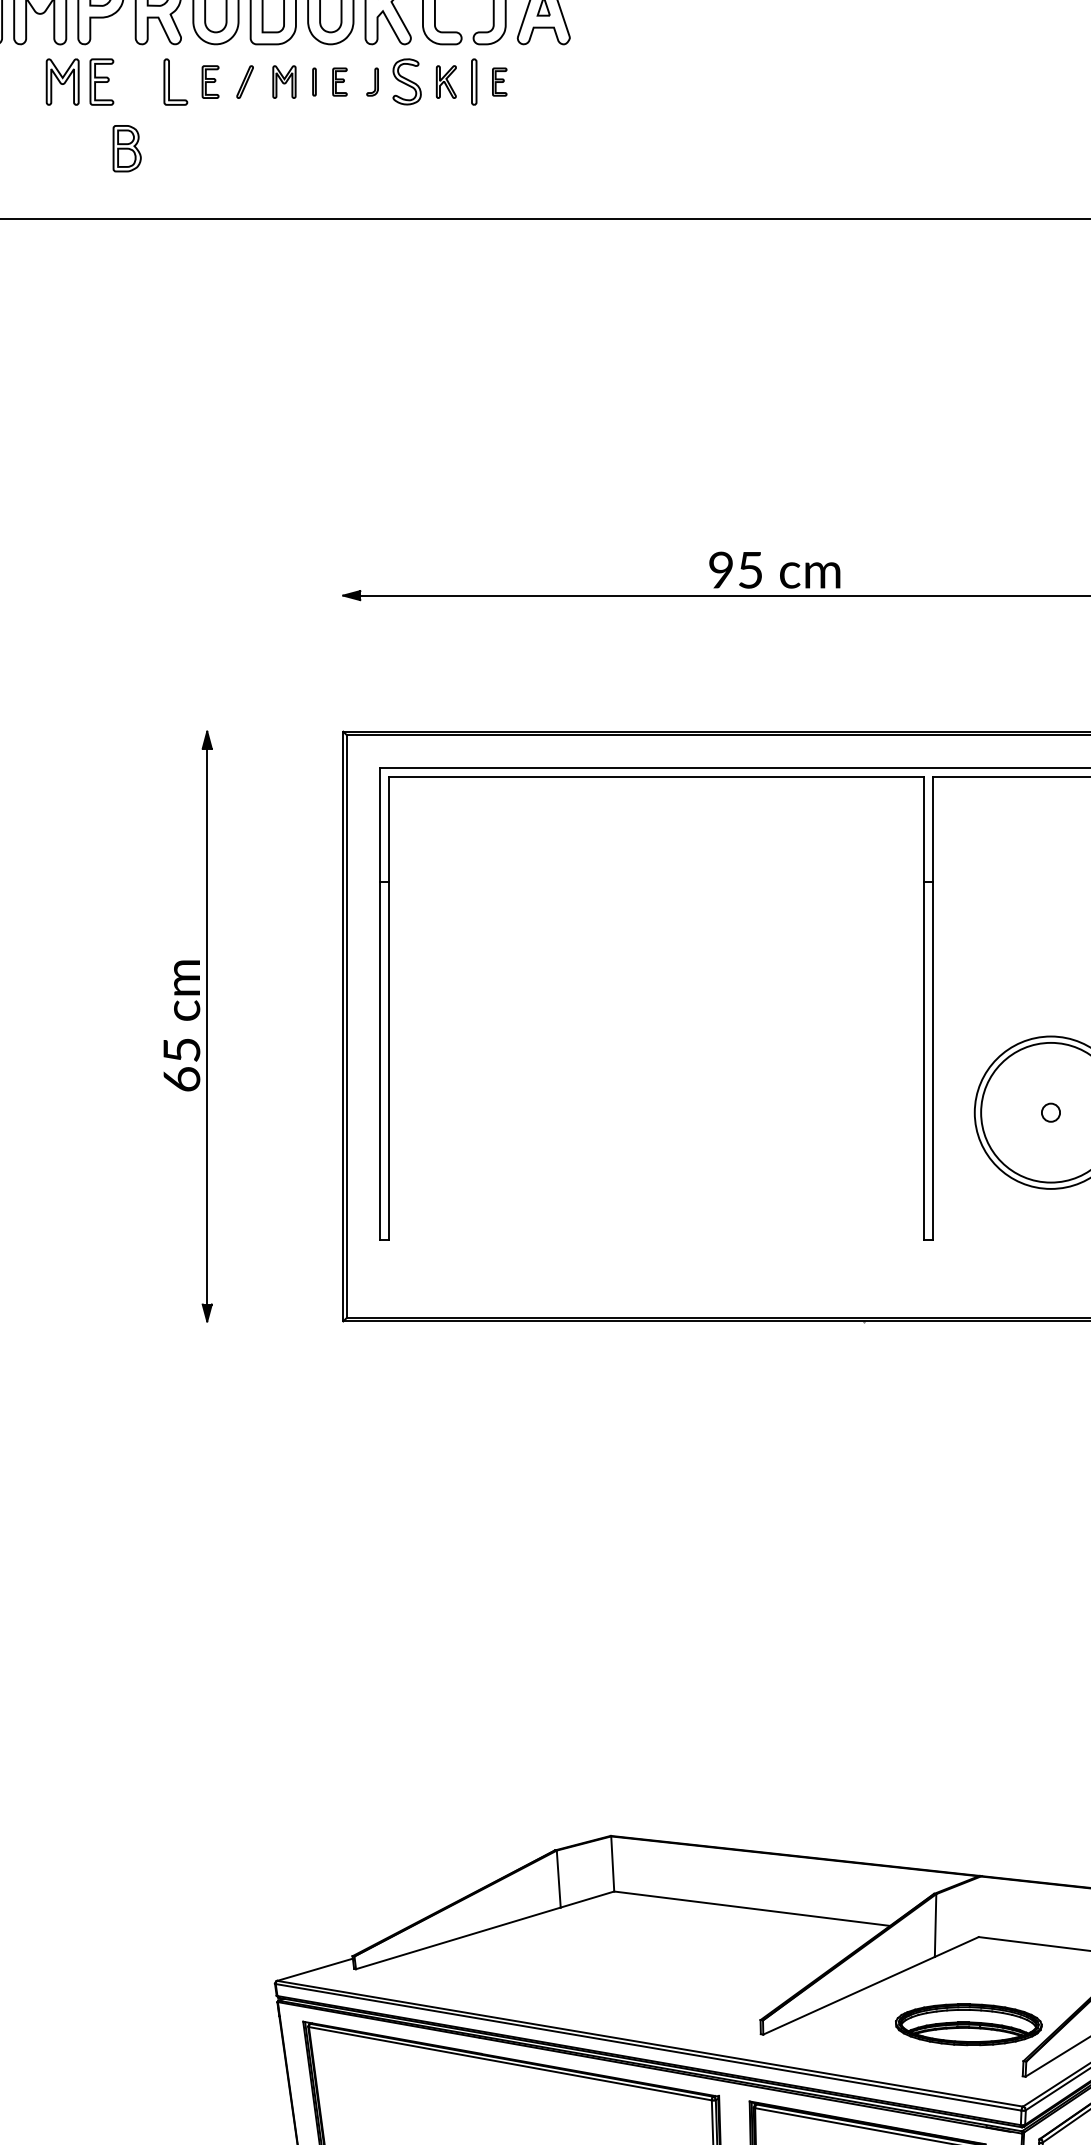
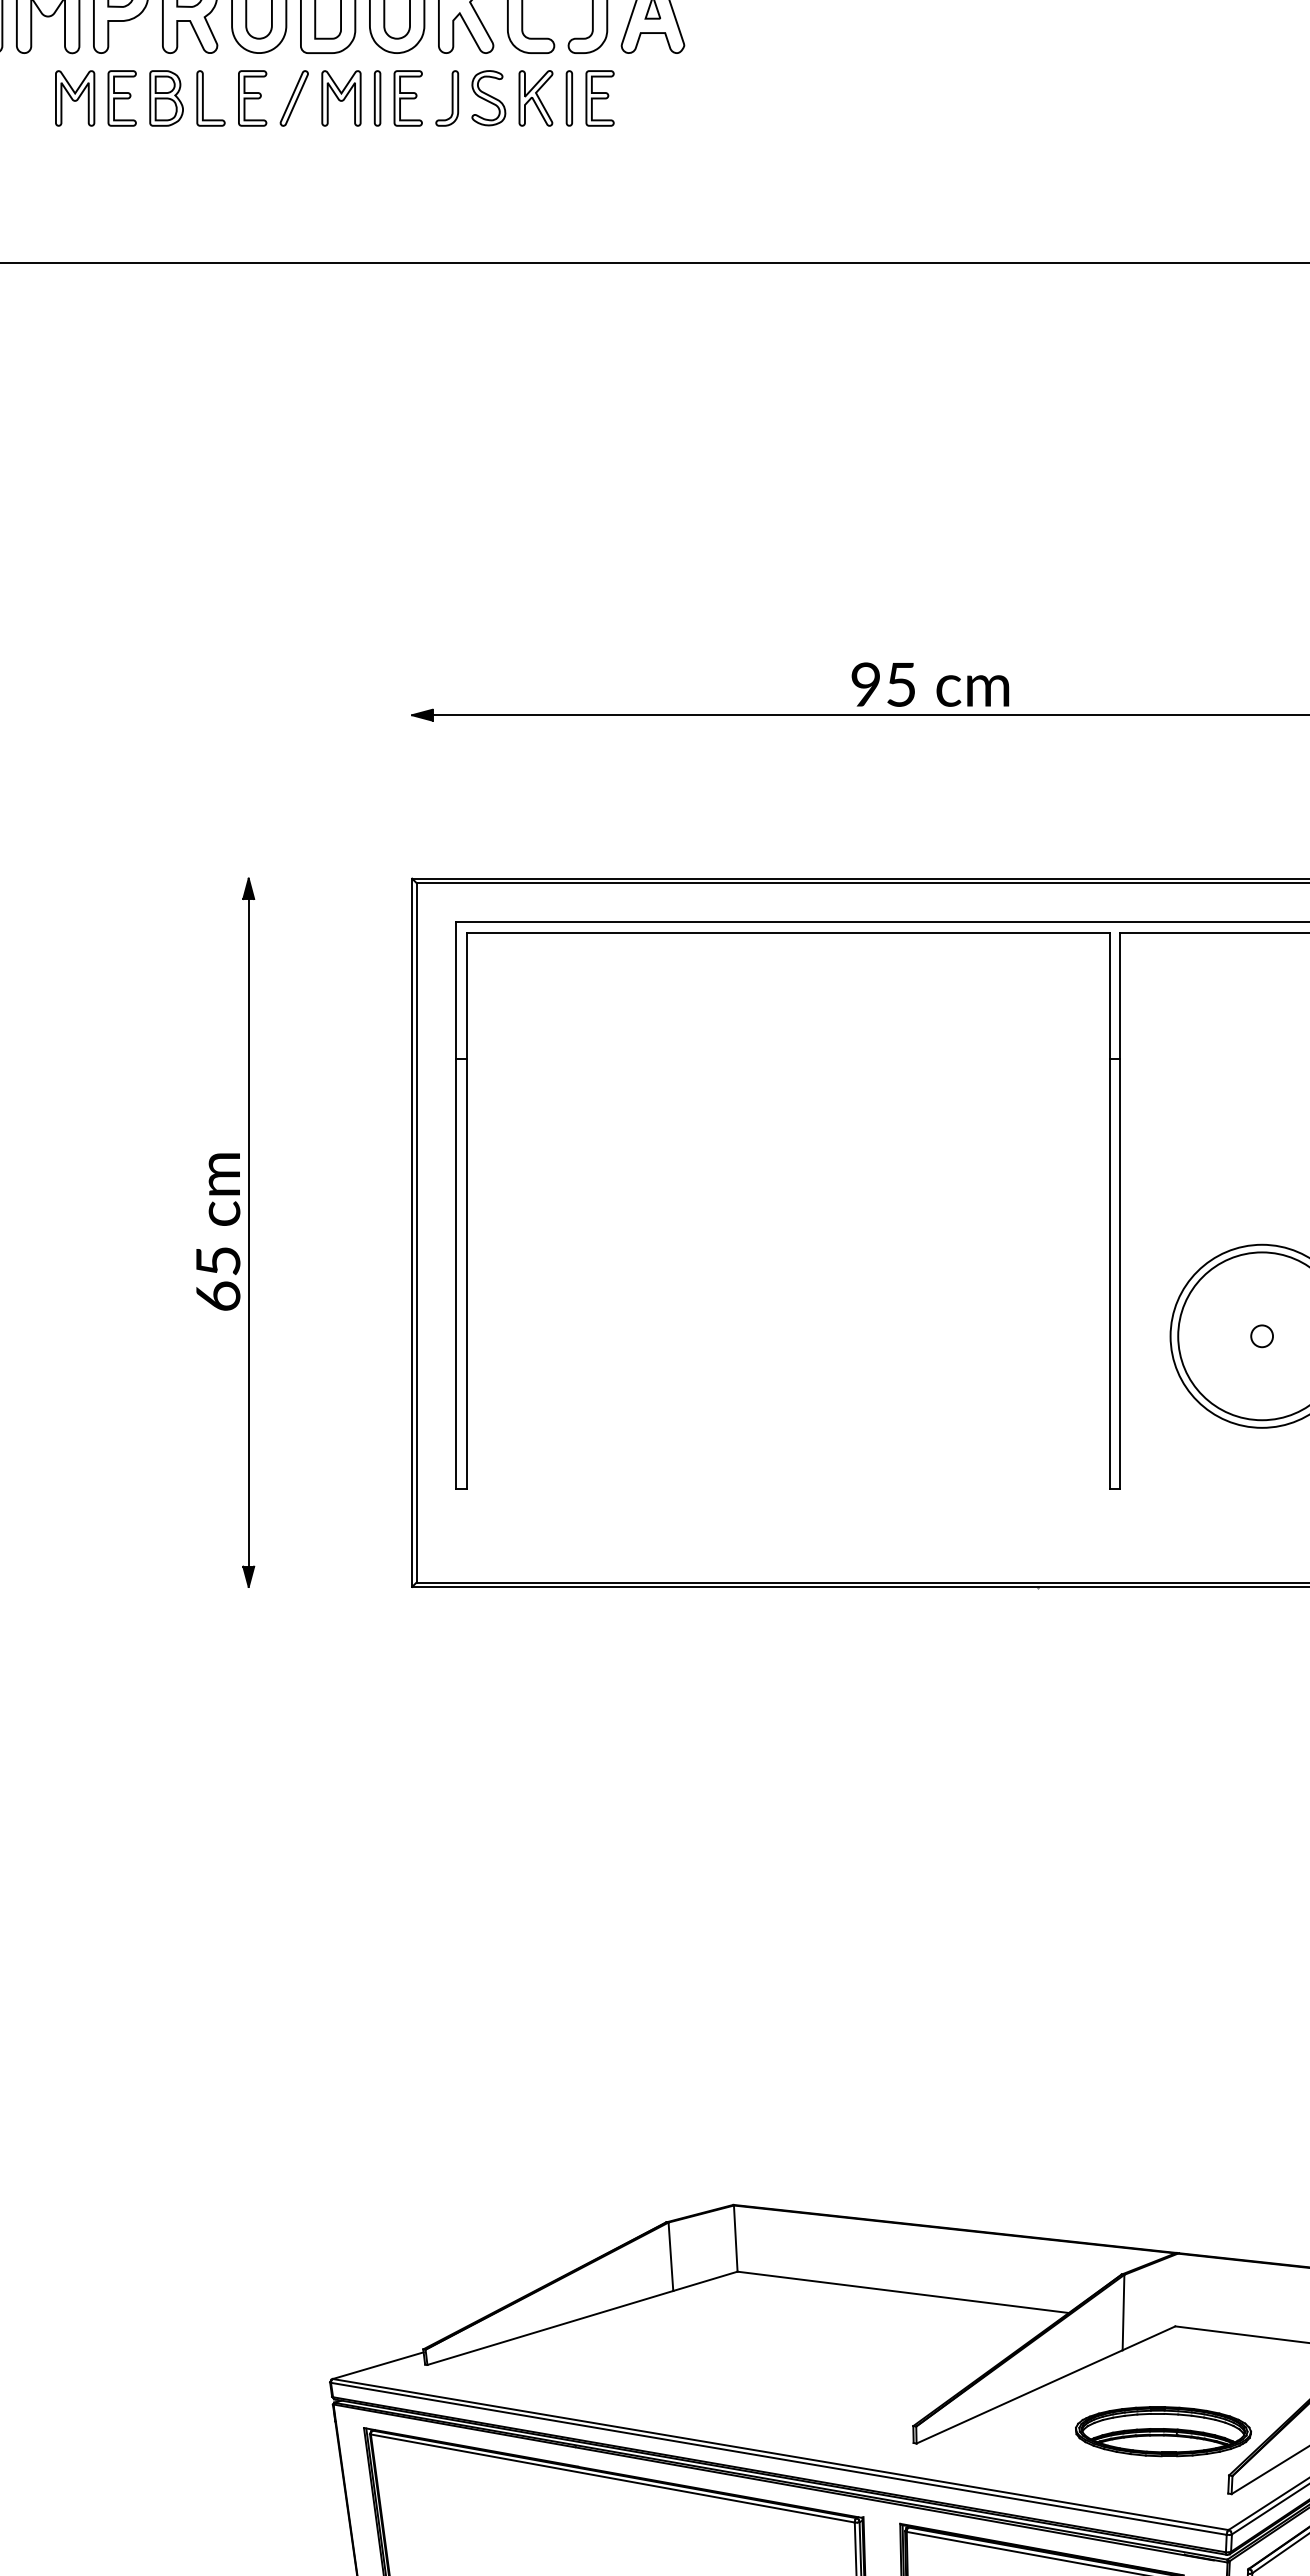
part: (210, 82) -> (252, 98), size x1.43
part: (244, 82) -> (293, 98), size x1.43
part: (284, 82) -> (341, 98), size x1.43
part: (314, 82) -> (377, 98), size x1.67
part: (339, 82) -> (407, 98), size x1.67
part: (372, 82) -> (447, 98), size x1.67
part: (446, 82) -> (535, 98), size x1.43
part: (499, 82) -> (599, 98), size x1.67
part: (127, 148) -> (166, 98), moved

